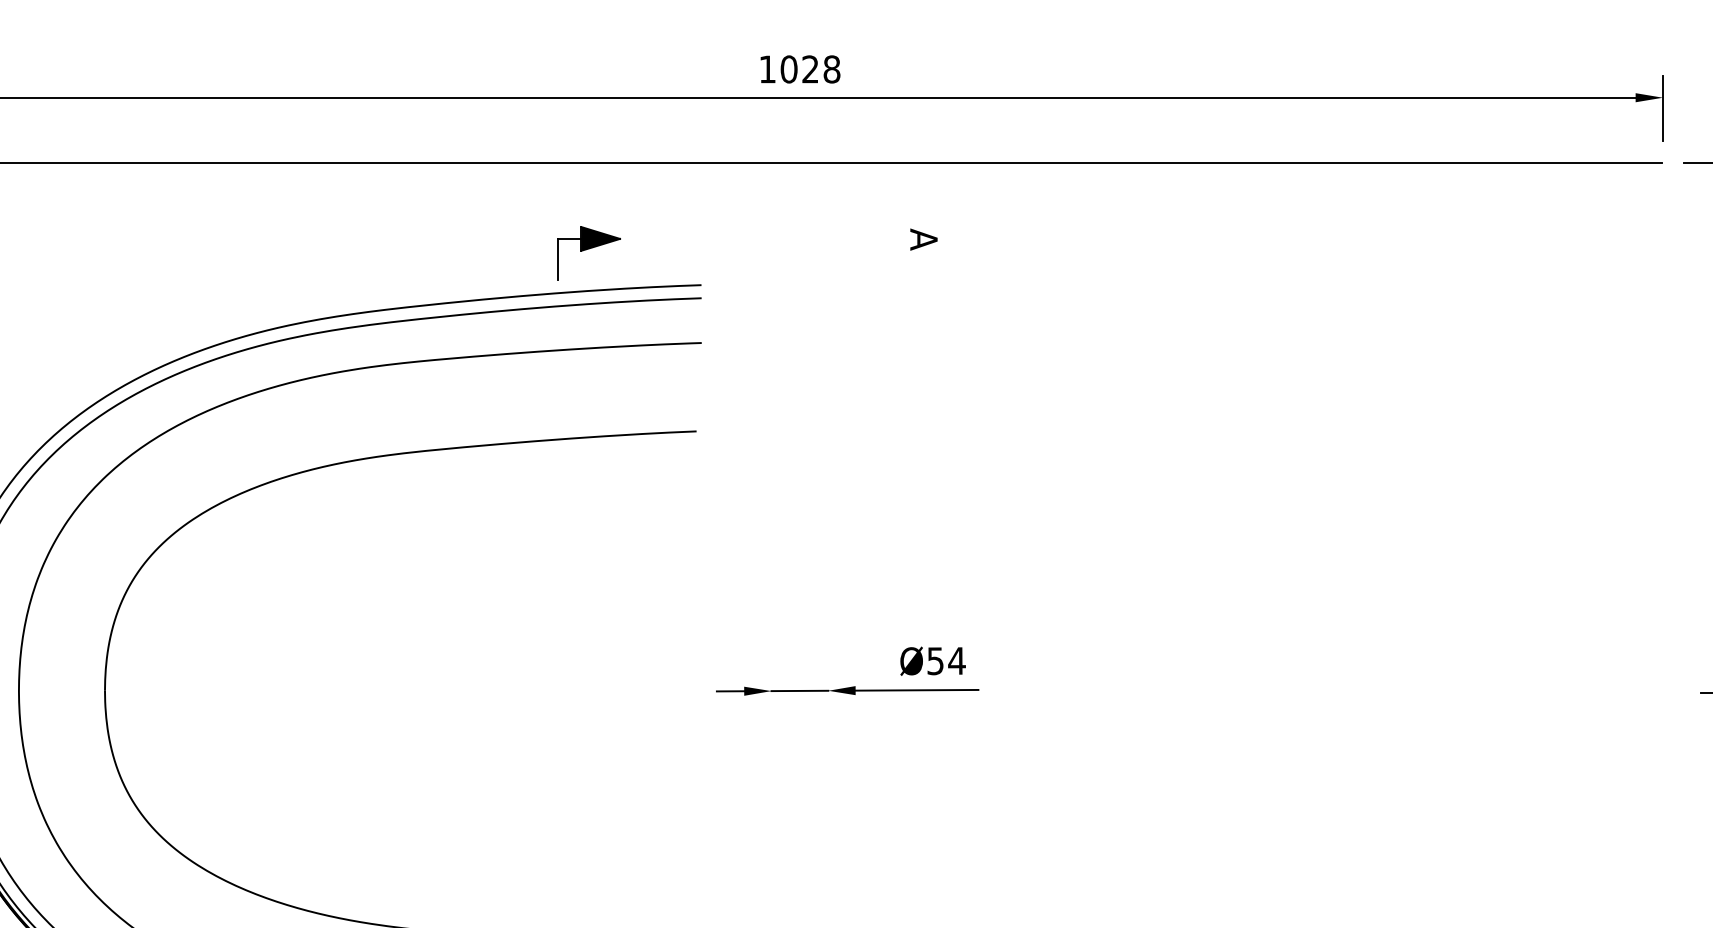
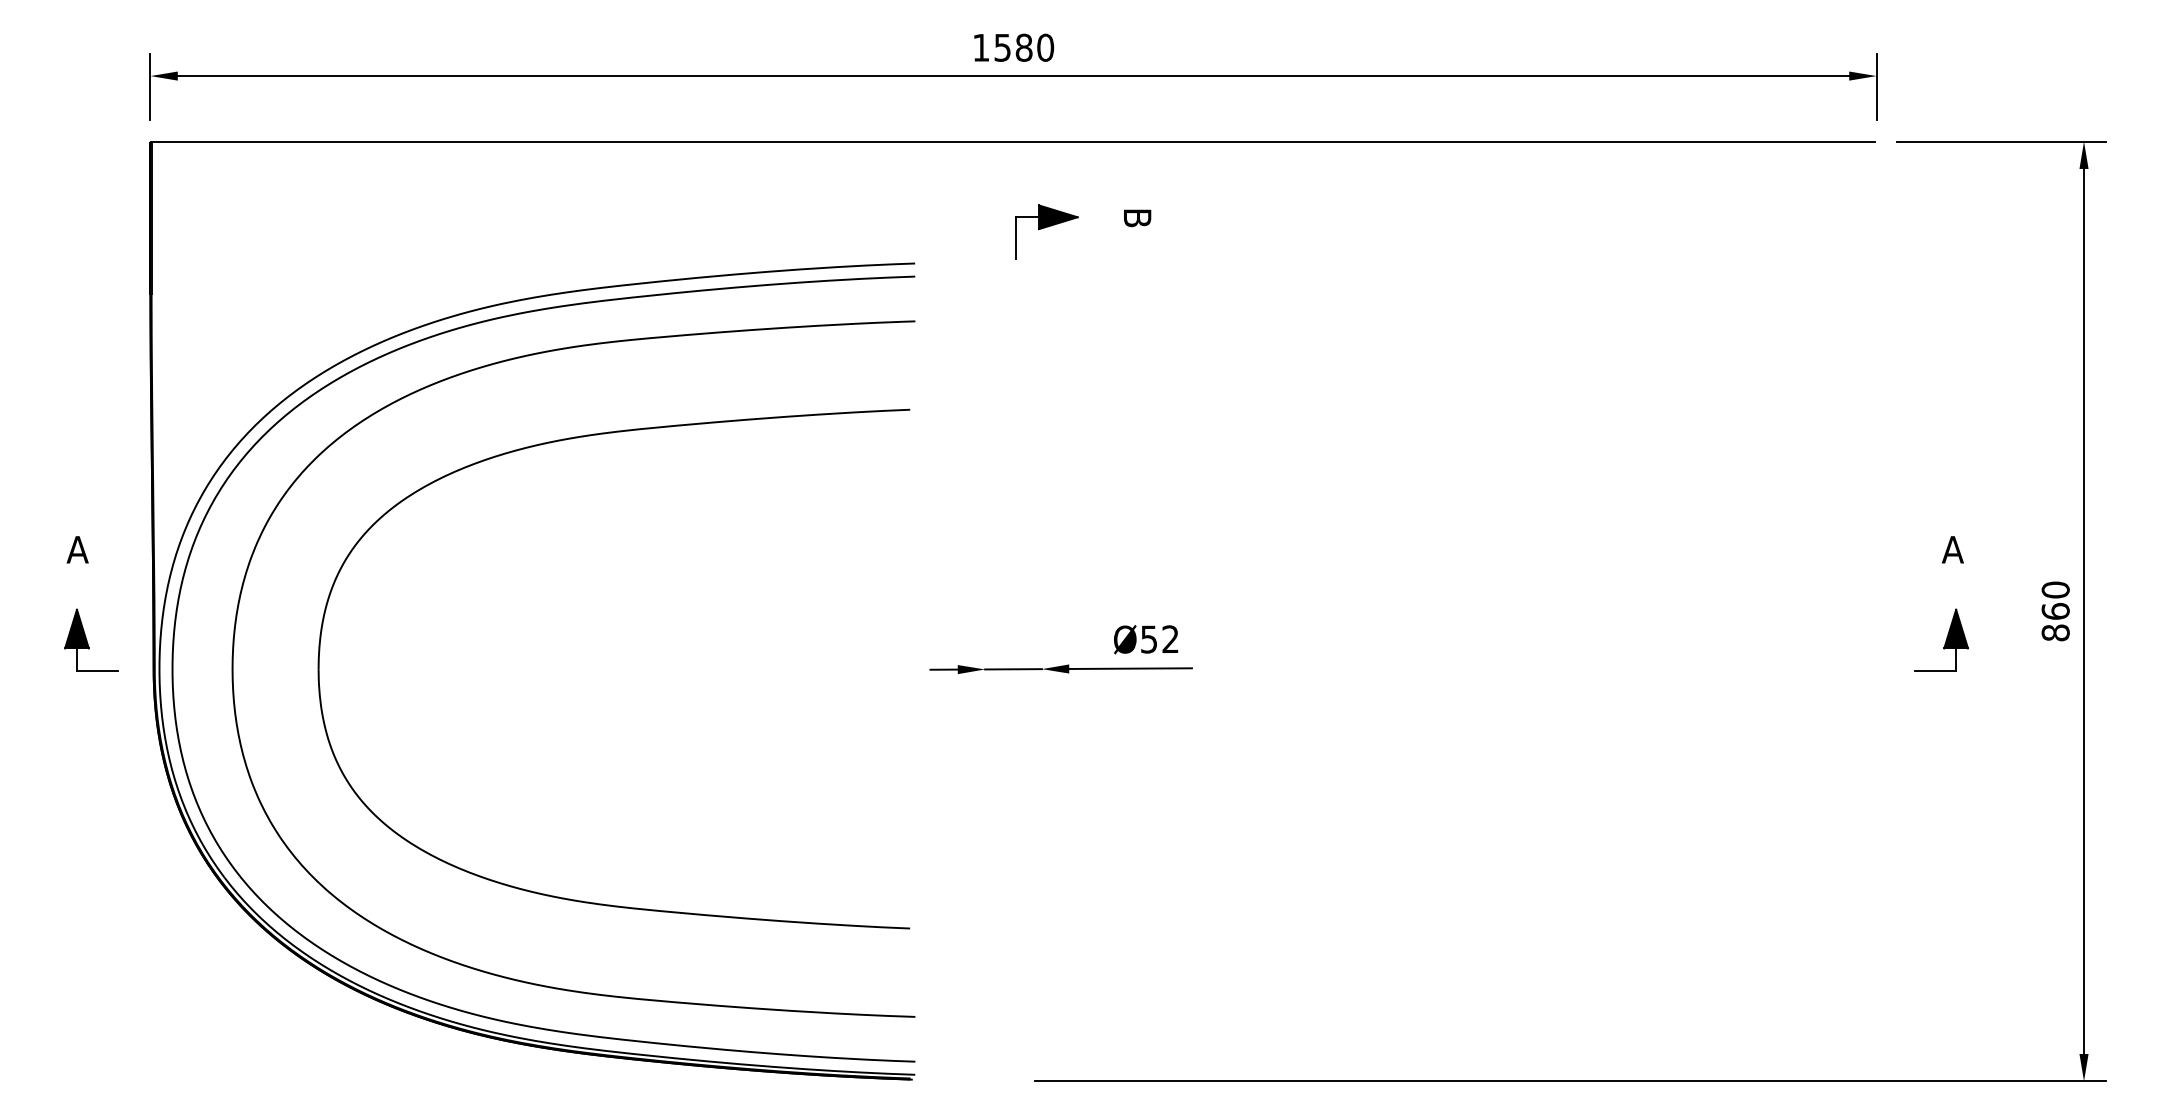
text: (810, 69) -> (1024, 47), 1028 -> 1580
text: (923, 239) -> (1137, 217), A -> B
part: (588, 253) -> (1046, 231), moved
text: (956, 660) -> (1170, 638), Ø54 -> Ø52

